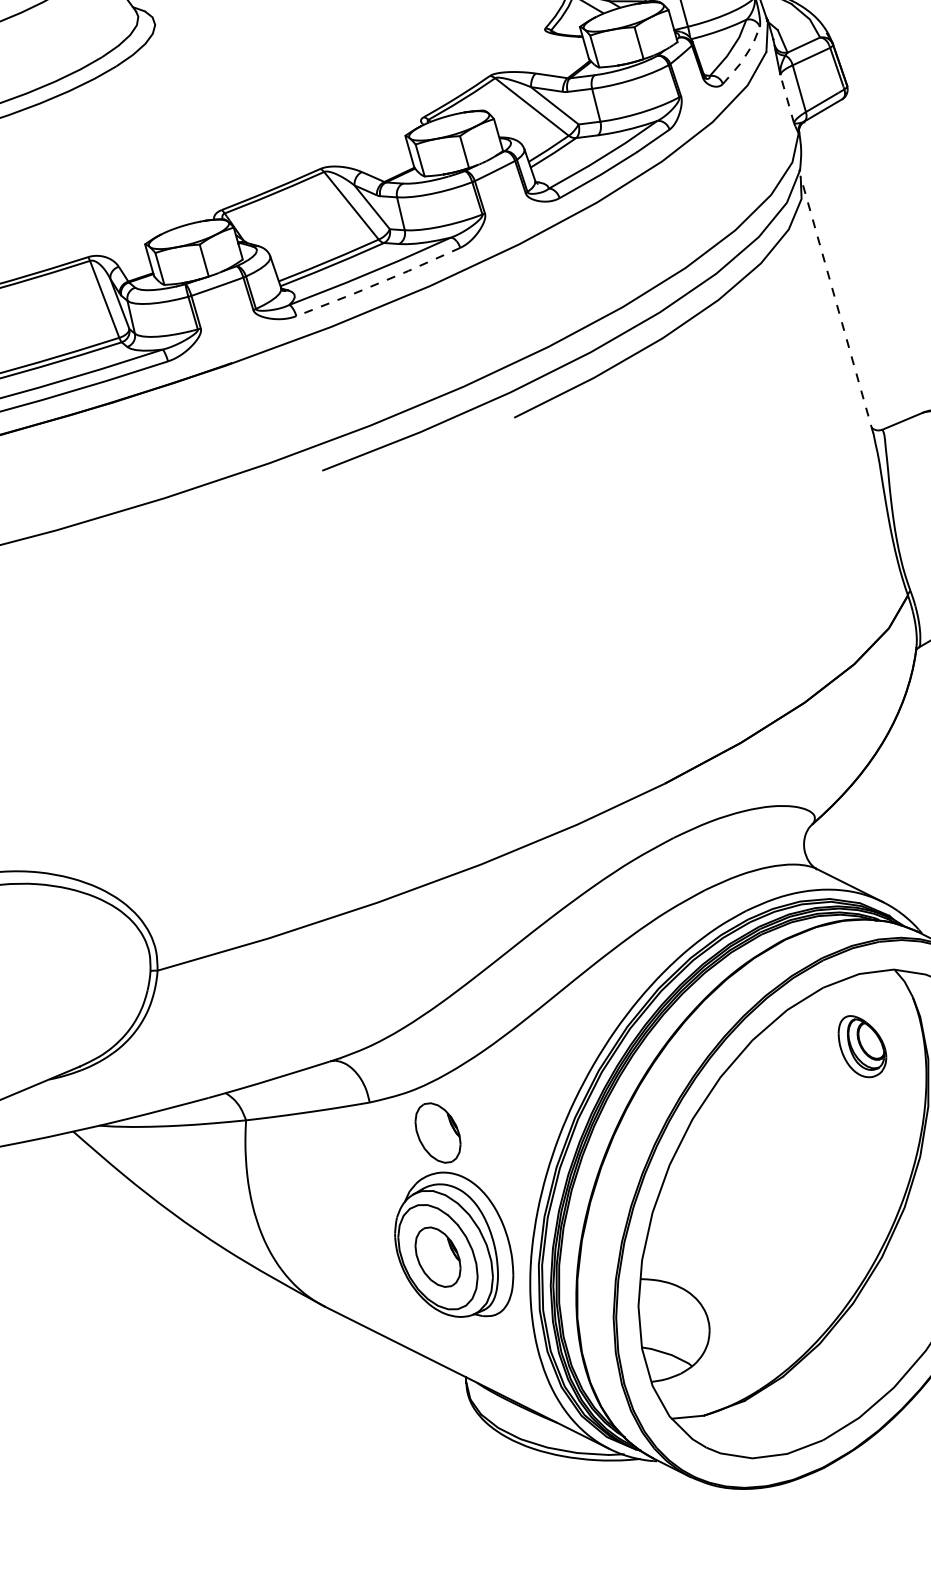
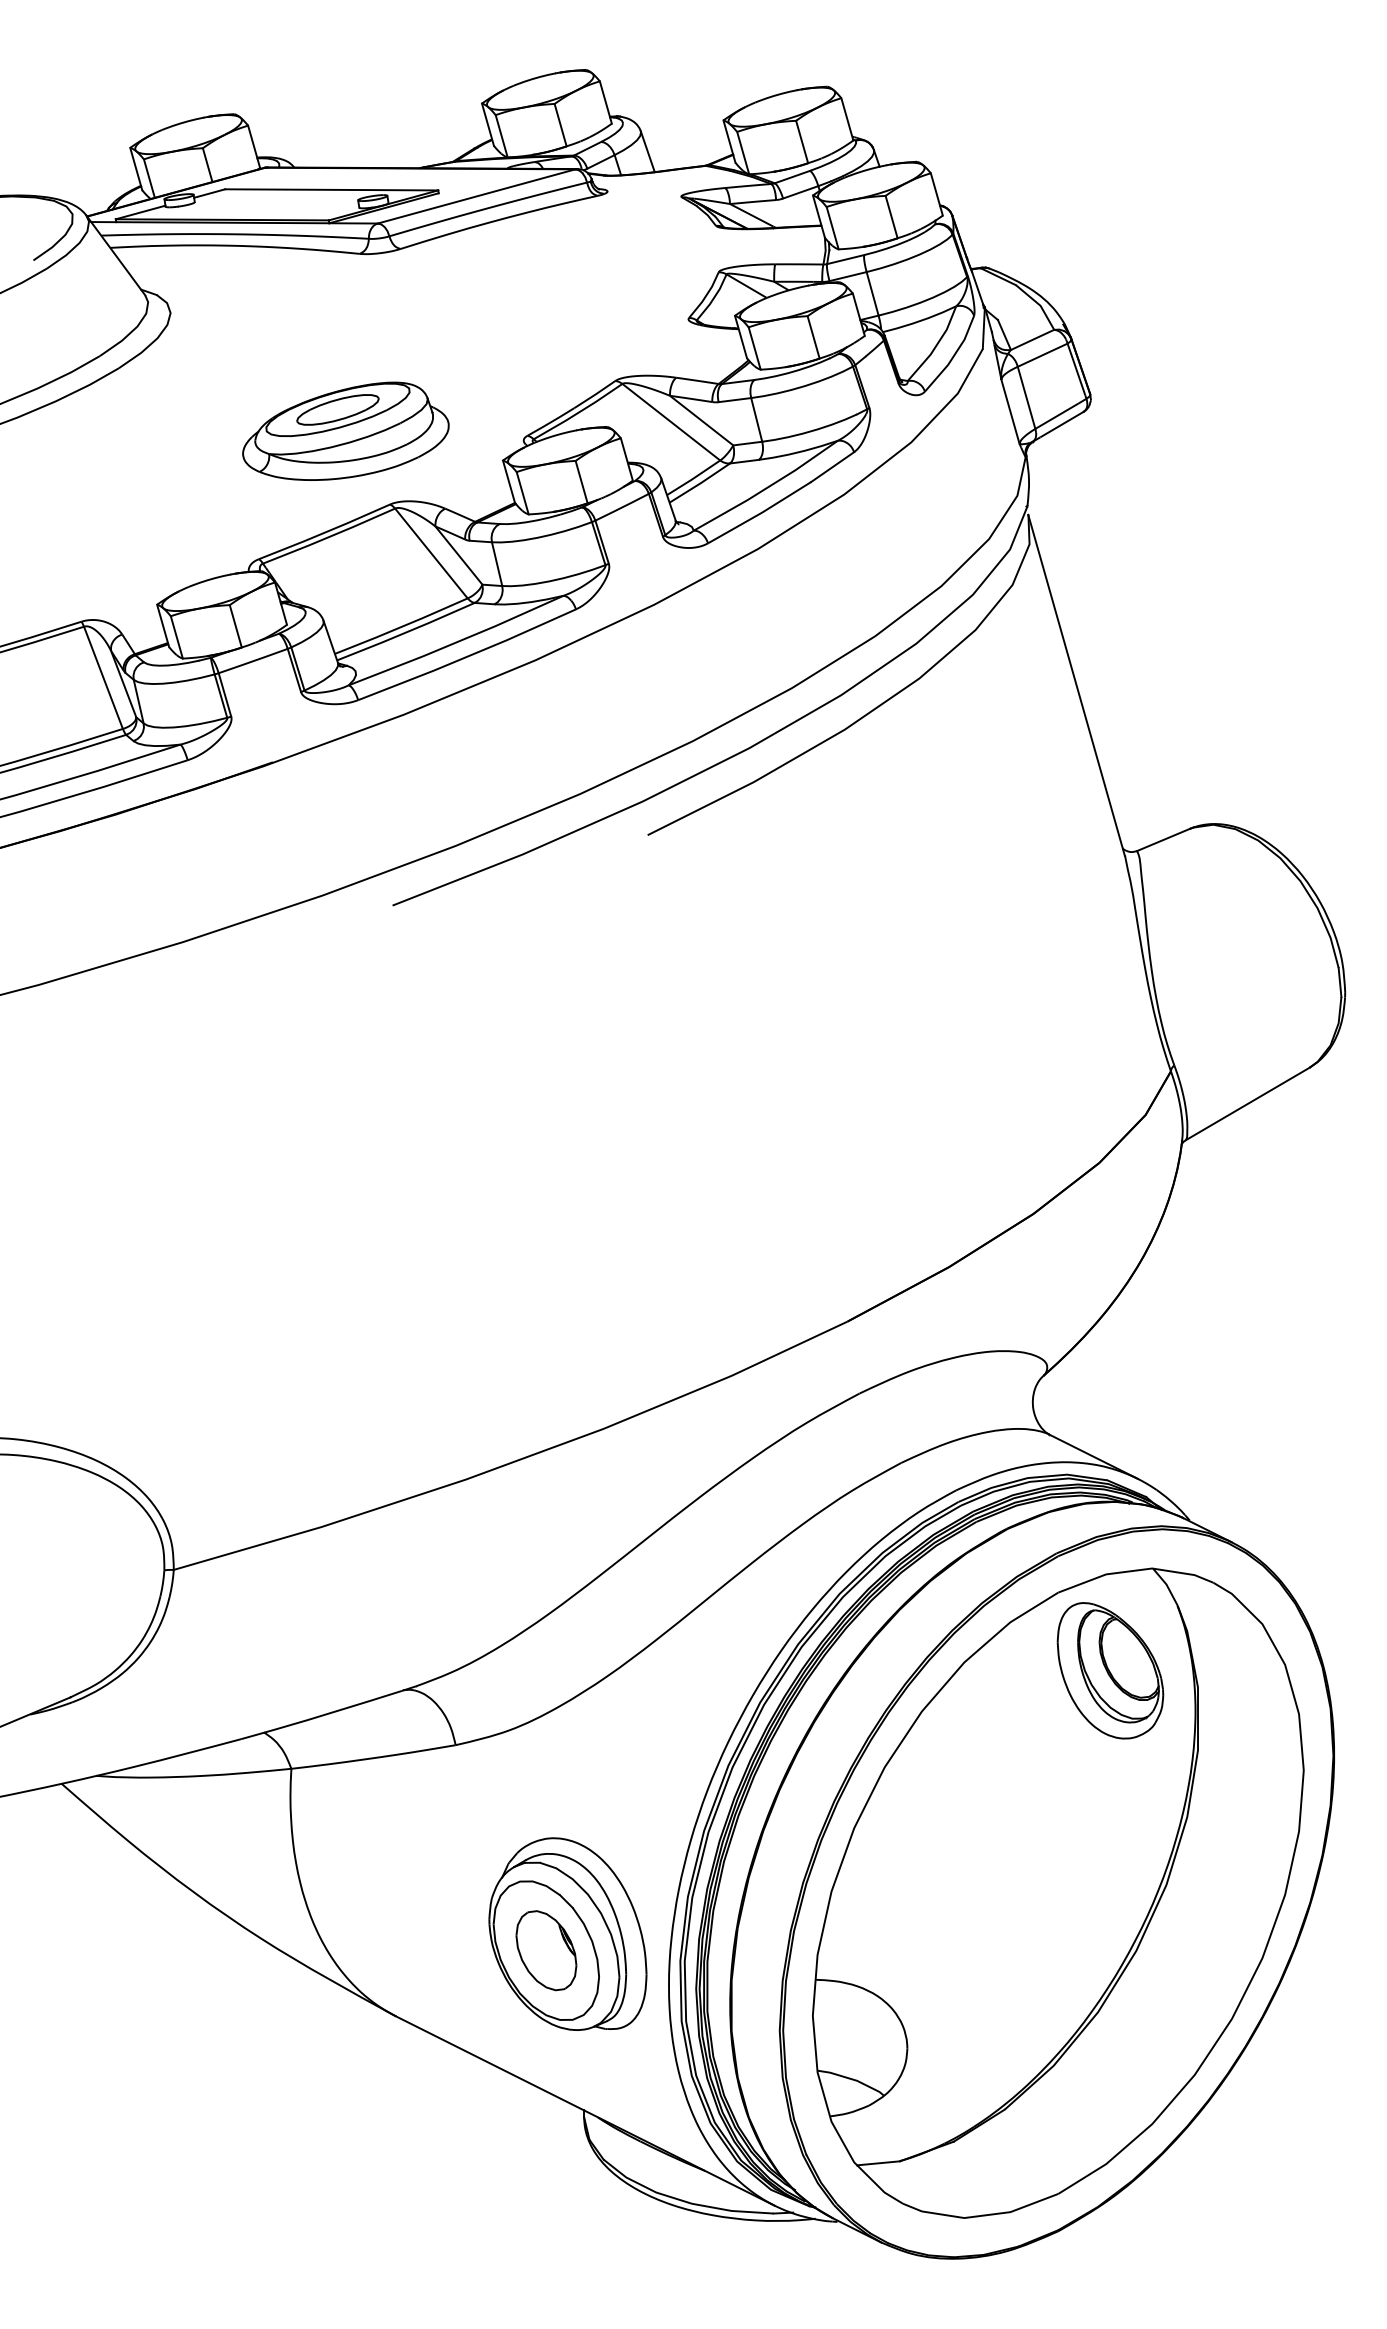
line: (744, 56) -> (953, 355), dashed -> solid
line: (787, 98) -> (1010, 411), dashed -> solid
part: (286, 113) -> (345, 430), added
line: (378, 283) -> (467, 656), dashed -> solid
line: (836, 305) -> (1076, 685), dashed -> solid
part: (862, 1046) -> (1110, 1670), size x1.67
part: (438, 1132) -> (546, 1785), removed

